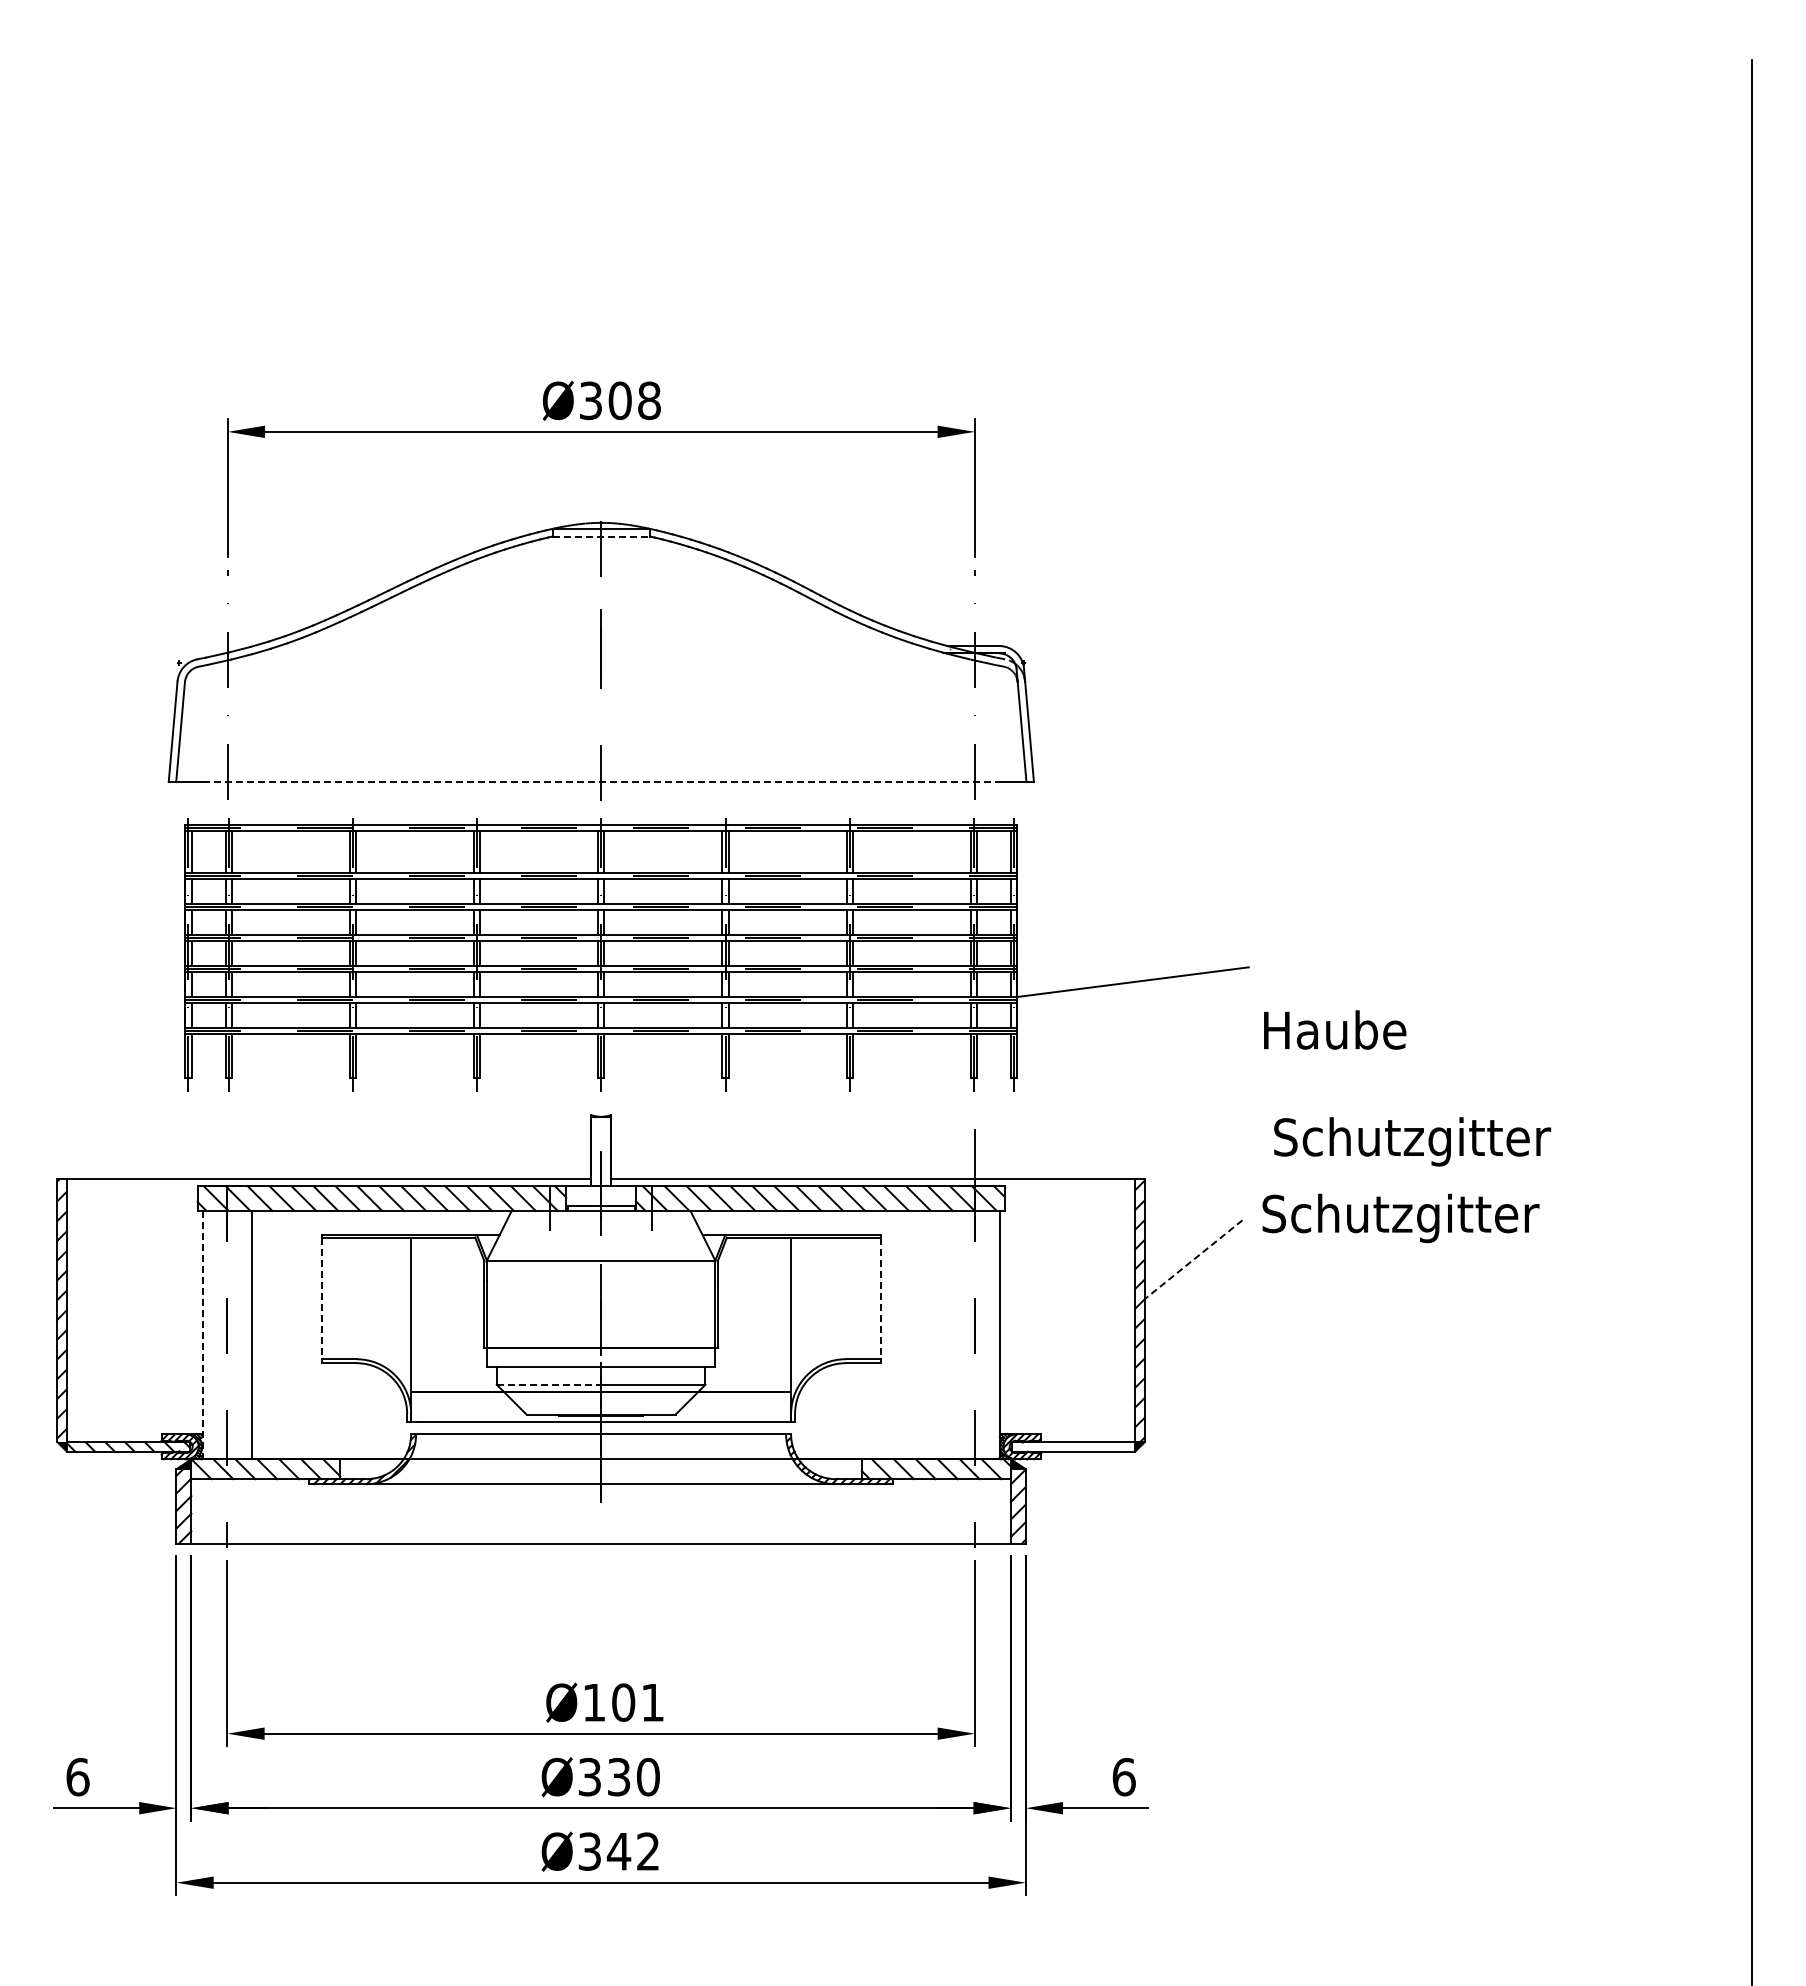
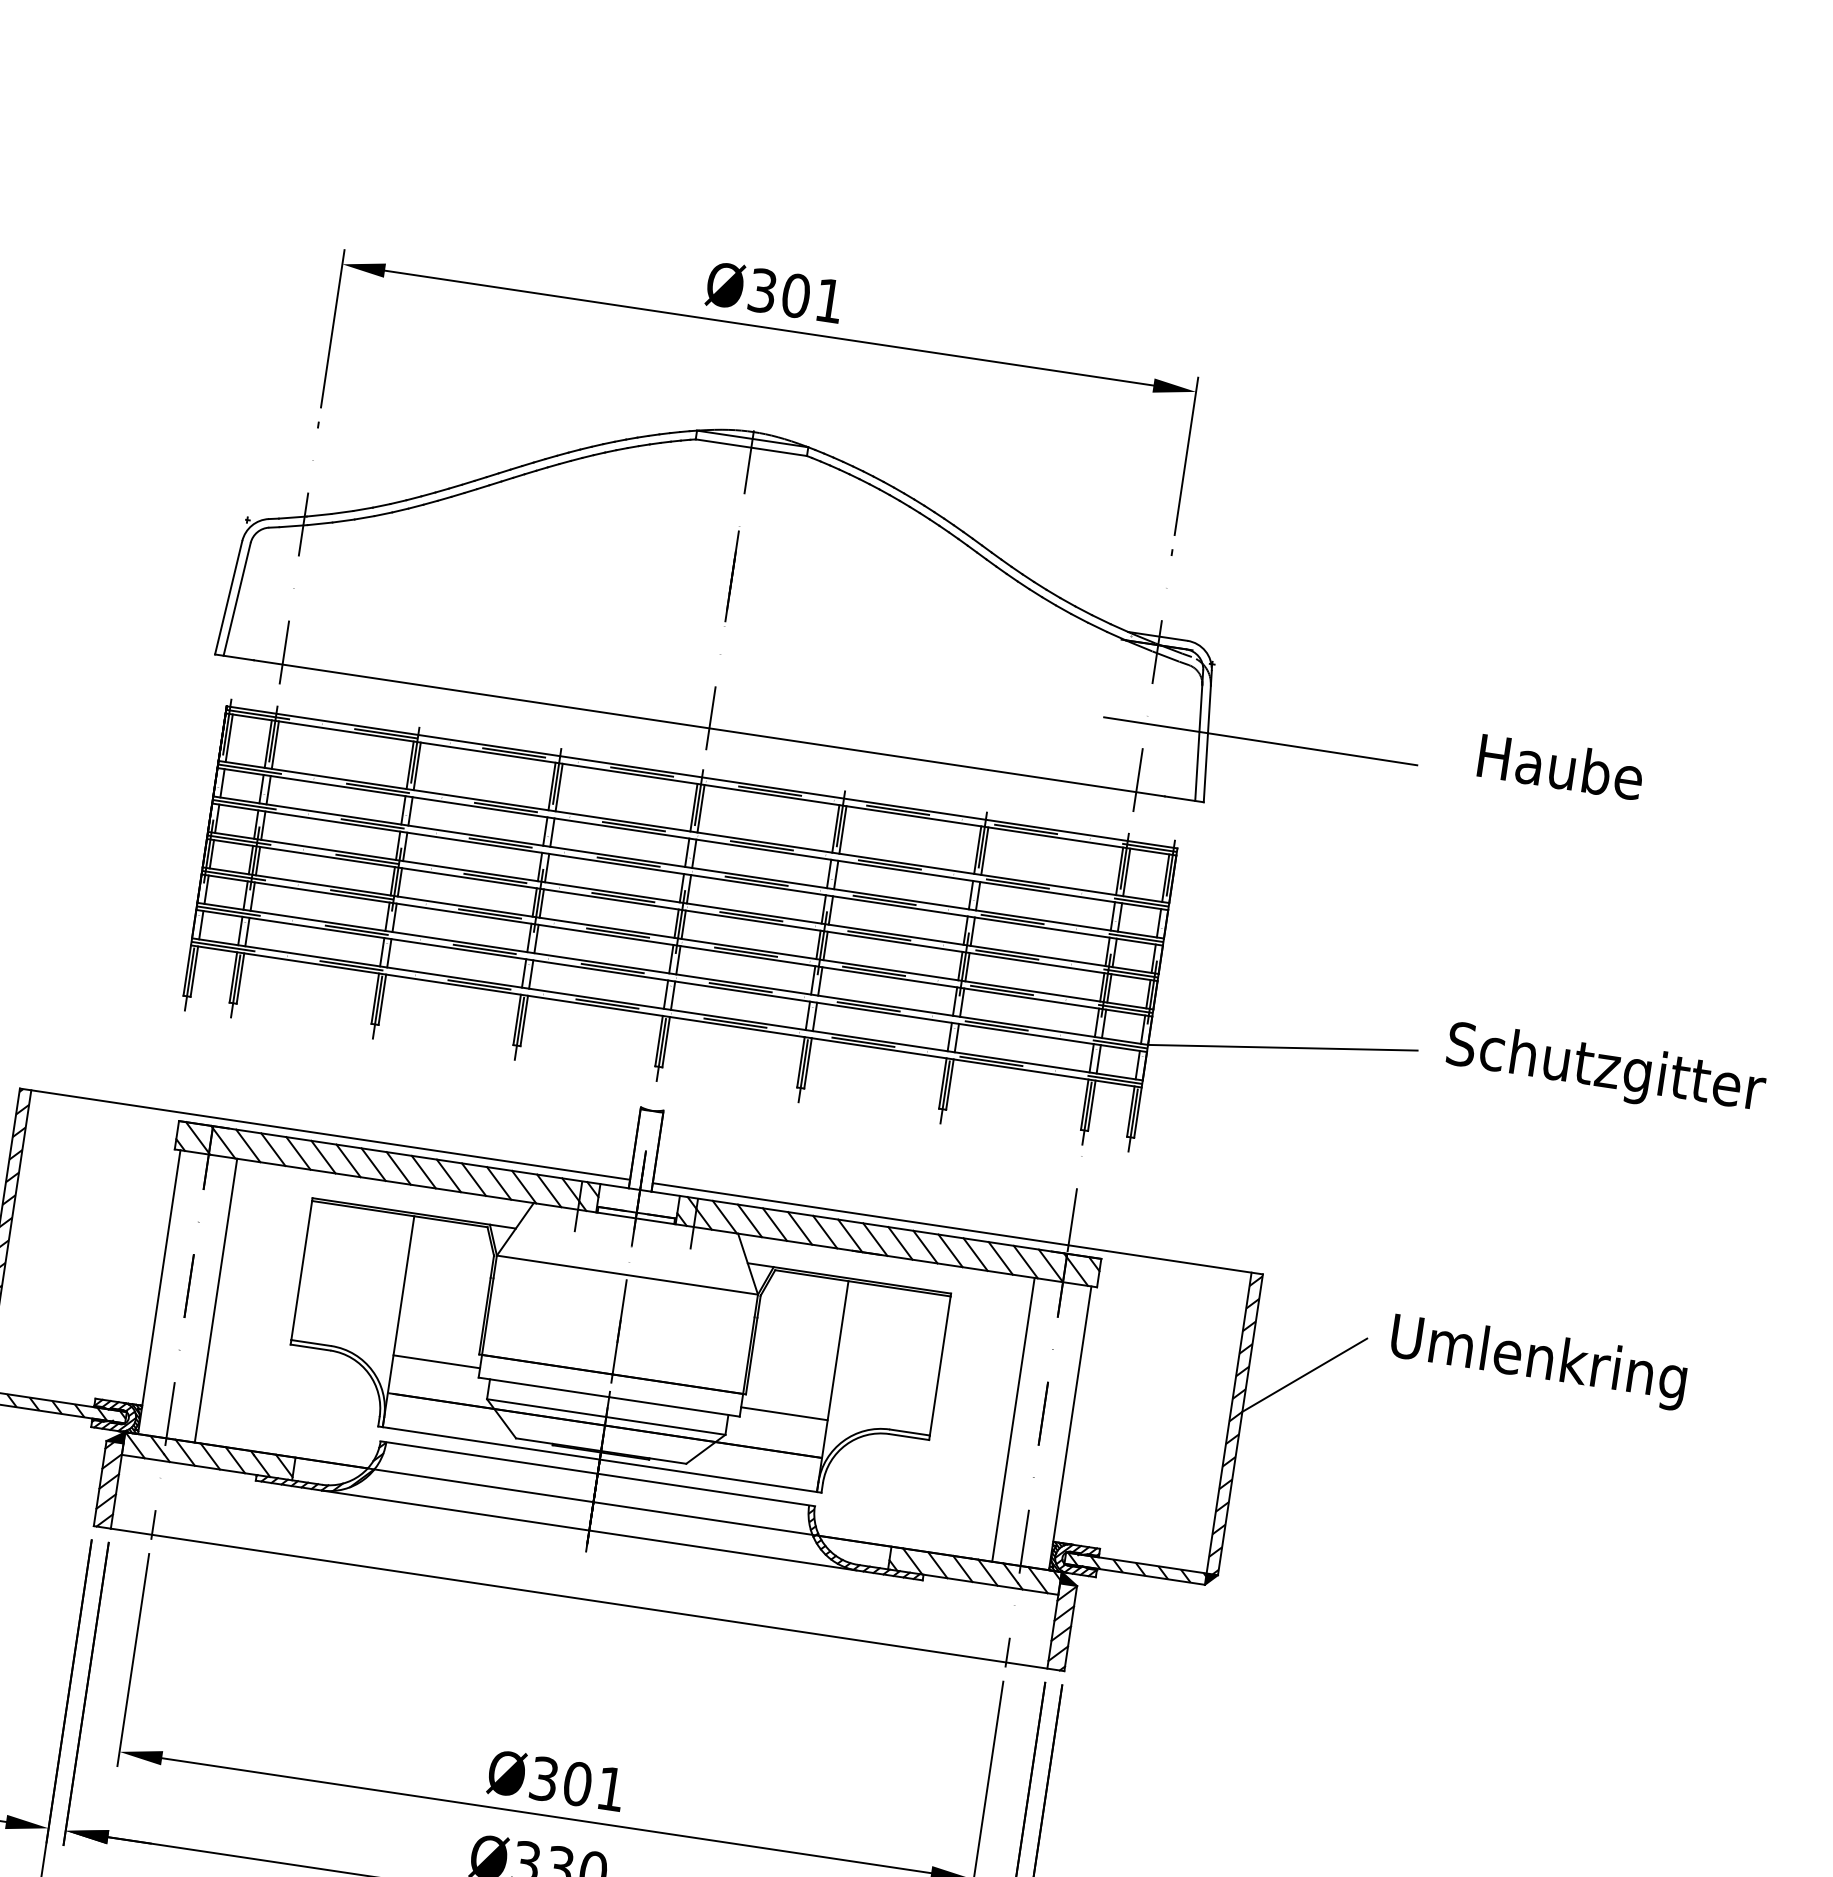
text: (649, 400) -> (829, 300), Ø308 -> Ø301
line: (601, 536) -> (751, 447), dashed -> solid
line: (1074, 722) -> (1260, 741), added
line: (601, 782) -> (709, 728), dashed -> solid
text: (1335, 1029) -> (1561, 766), moved
text: (1412, 1141) -> (1605, 1070), moved
text: (1400, 1218) -> (1548, 1363), Schutzgitter -> Umlenkring
line: (1193, 1259) -> (1304, 1374), dashed -> solid
line: (321, 1298) -> (301, 1270), dashed -> solid
line: (880, 1298) -> (940, 1366), dashed -> solid
line: (950, 1334) -> (1014, 1419), added
line: (202, 1335) -> (159, 1292), dashed -> solid
line: (448, 1359) -> (436, 1362), added
line: (753, 1359) -> (784, 1414), added
line: (549, 1384) -> (547, 1407), dashed -> solid
hatch: (1074, 1446) -> (1136, 1568), added
text: (594, 1702) -> (544, 1778), Ø101 -> Ø301

